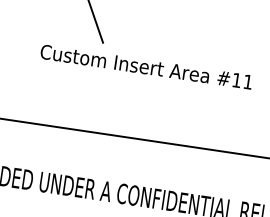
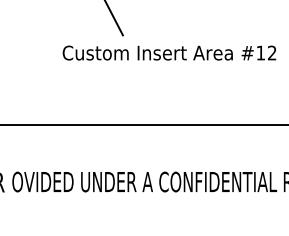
text: (248, 81) -> (272, 52), #11 -> #12

